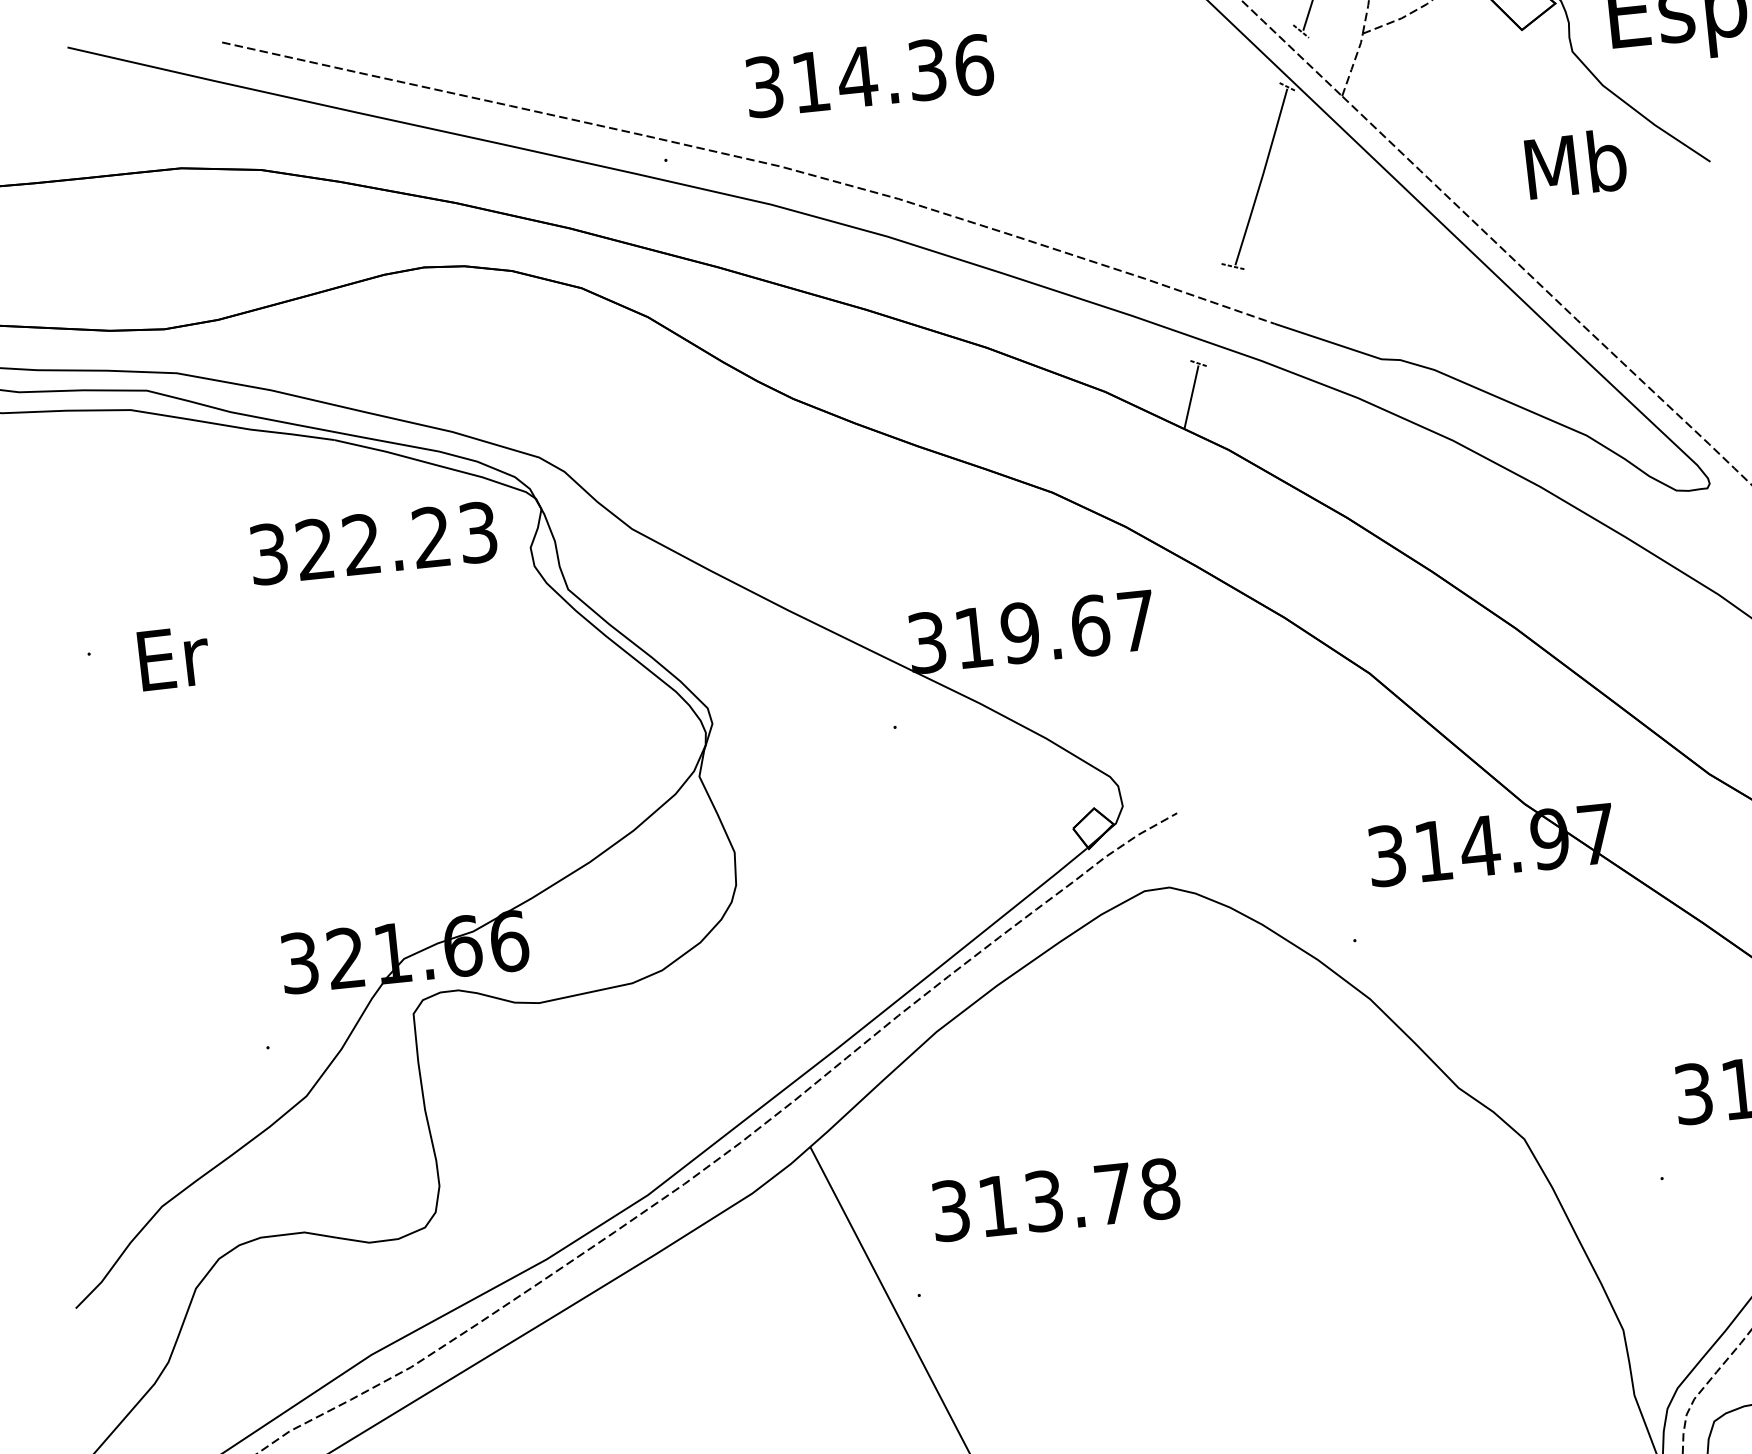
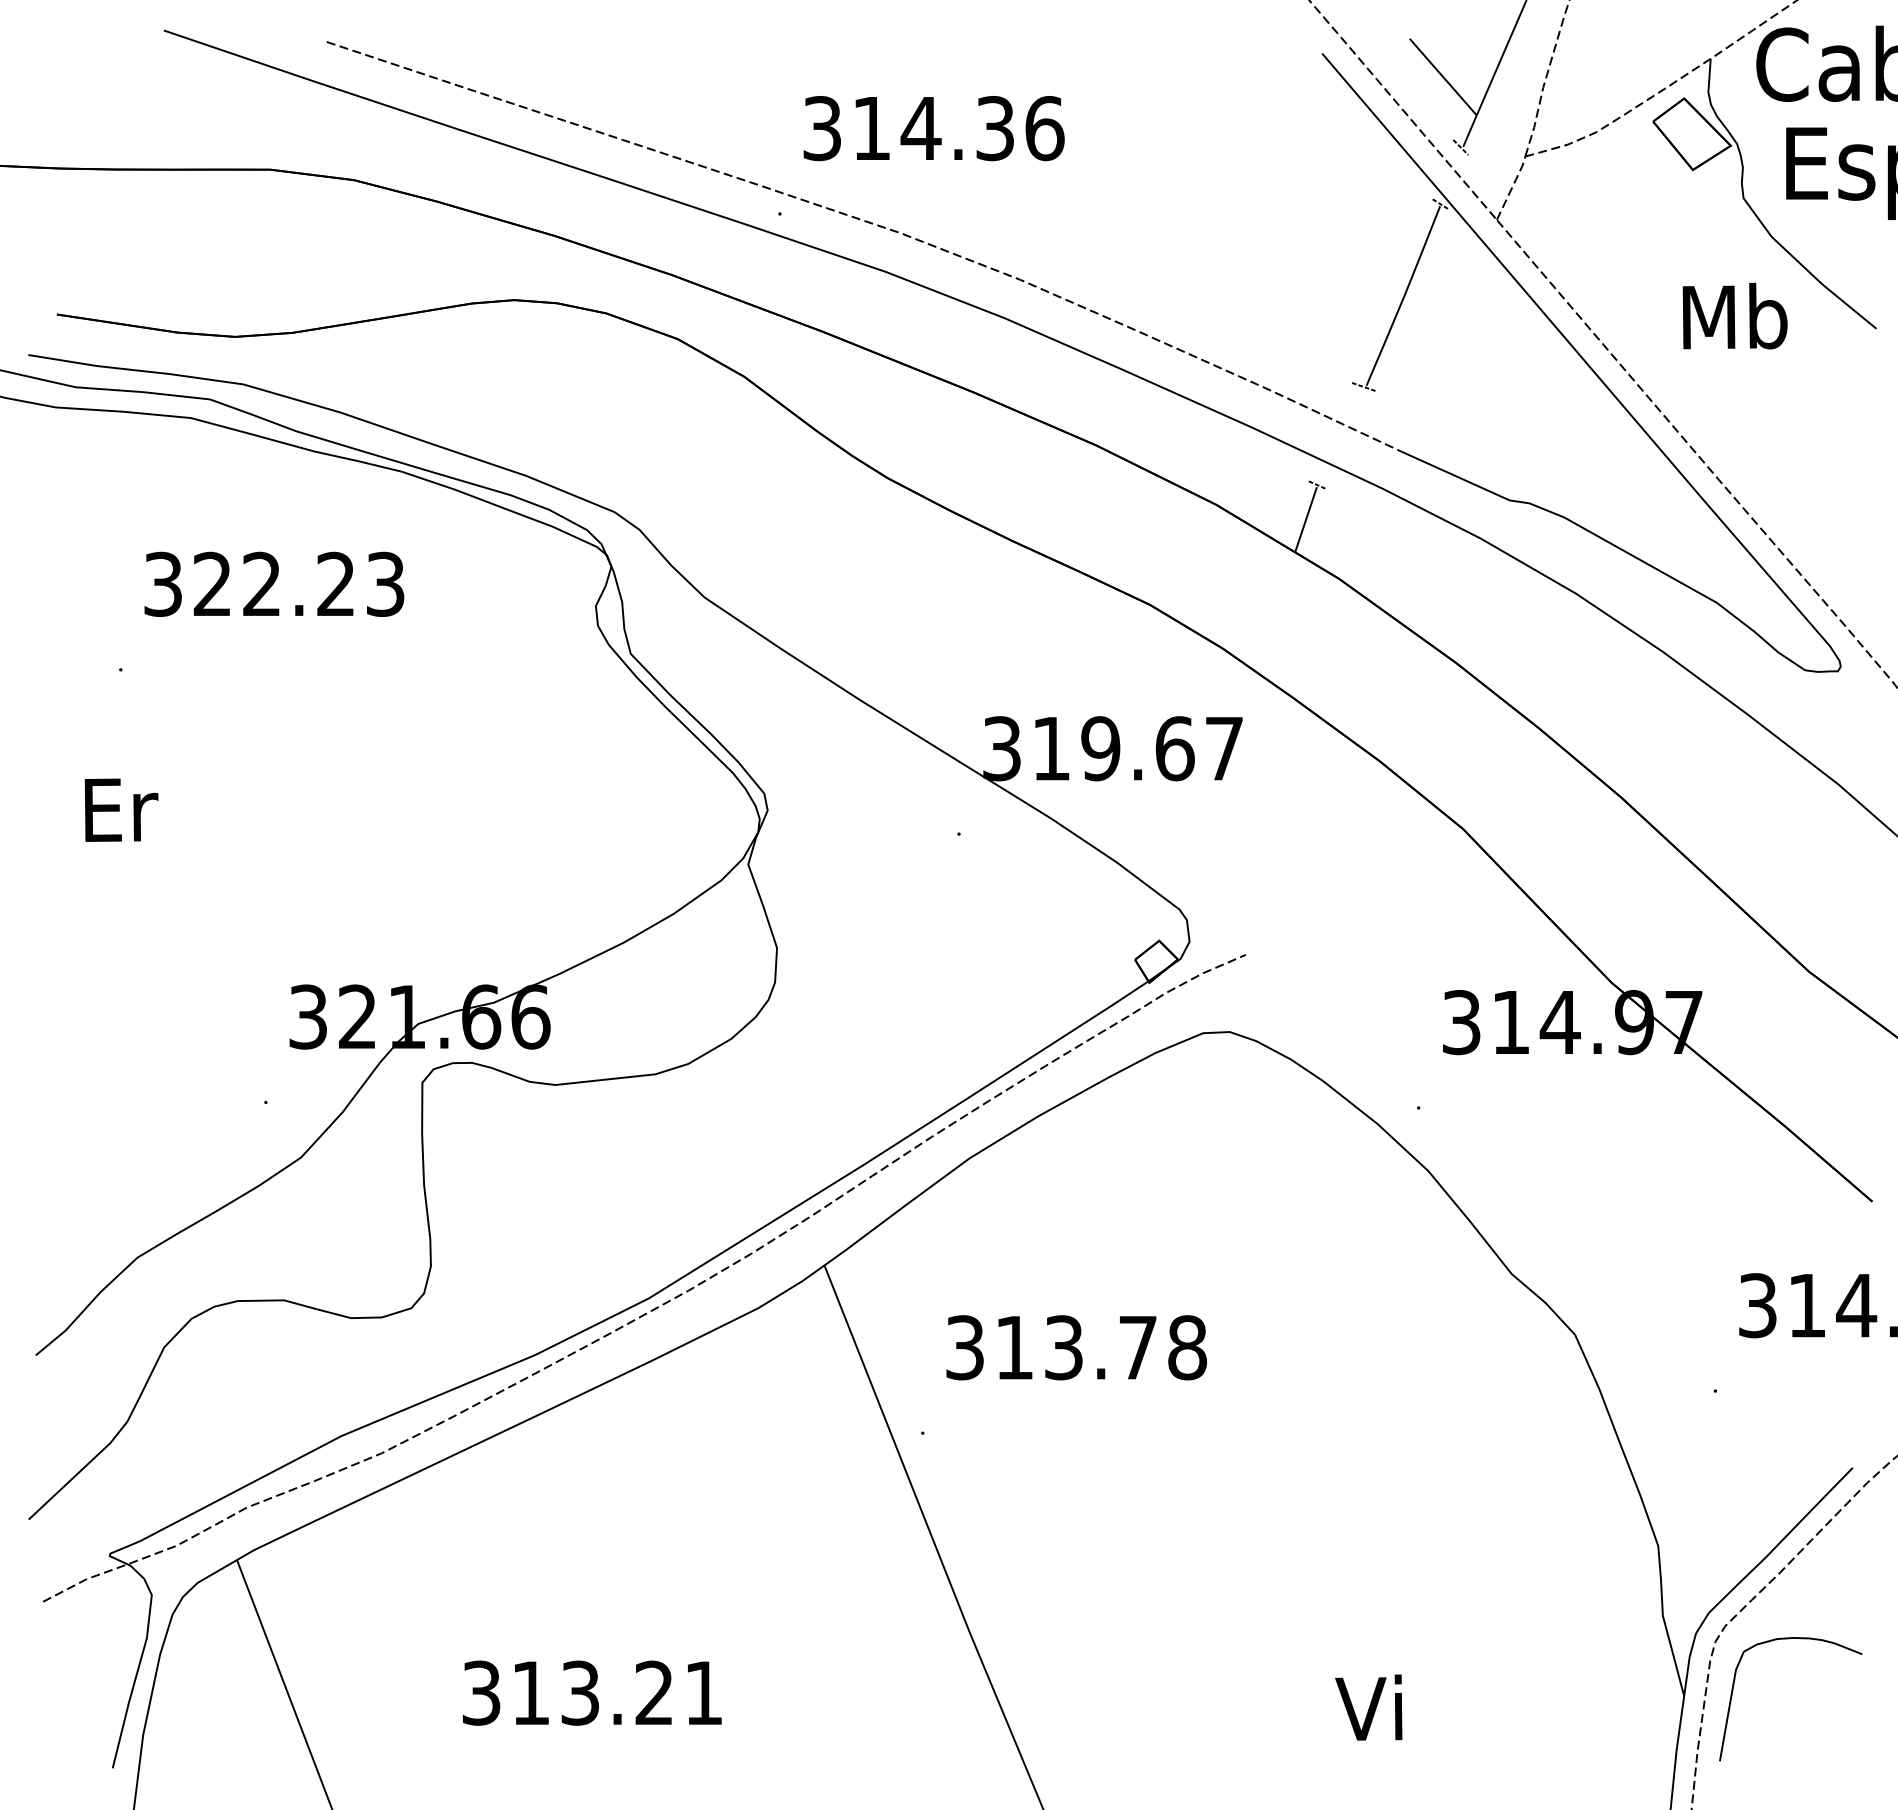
text: (869, 76) -> (933, 128), moved
text: (373, 542) -> (274, 583), moved
text: (173, 657) -> (121, 809), moved

